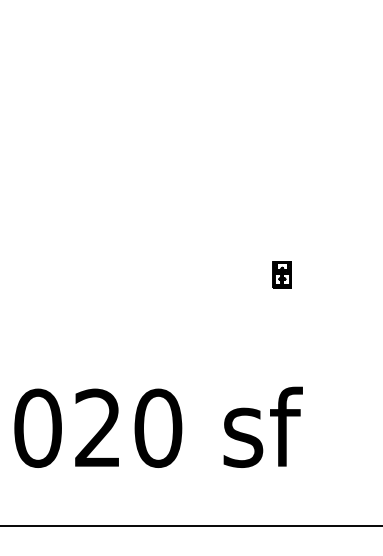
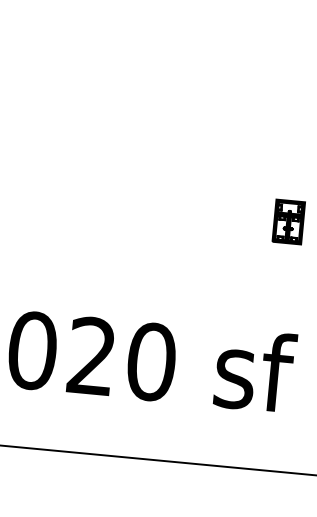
part: (281, 274) -> (287, 221), size x1.6

